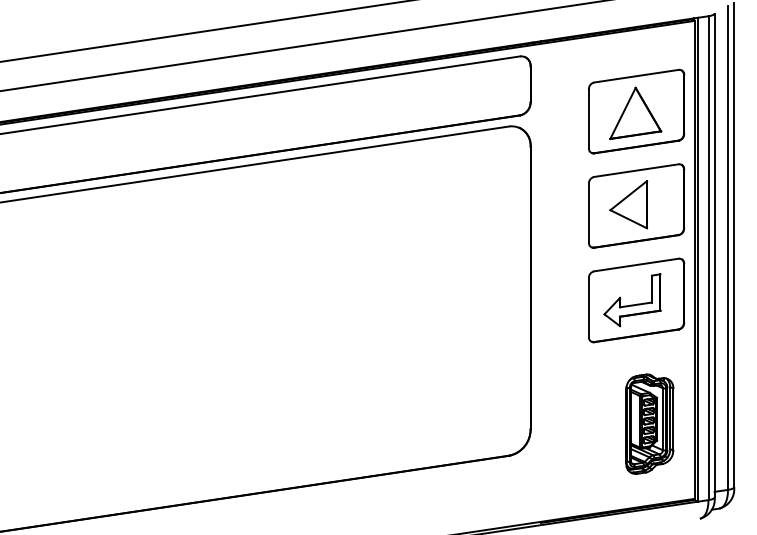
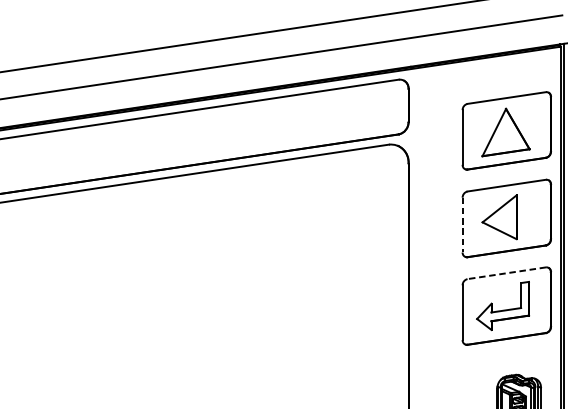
line: (588, 213) -> (462, 225), solid -> dashed
line: (636, 265) -> (506, 273), solid -> dashed

